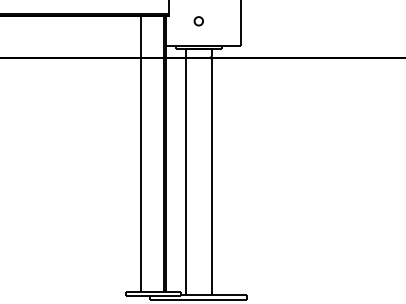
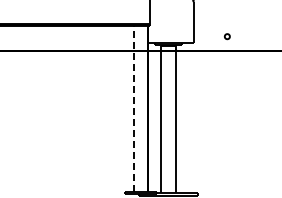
part: (197, 21) -> (226, 36), moved
line: (140, 153) -> (133, 108), solid -> dashed

